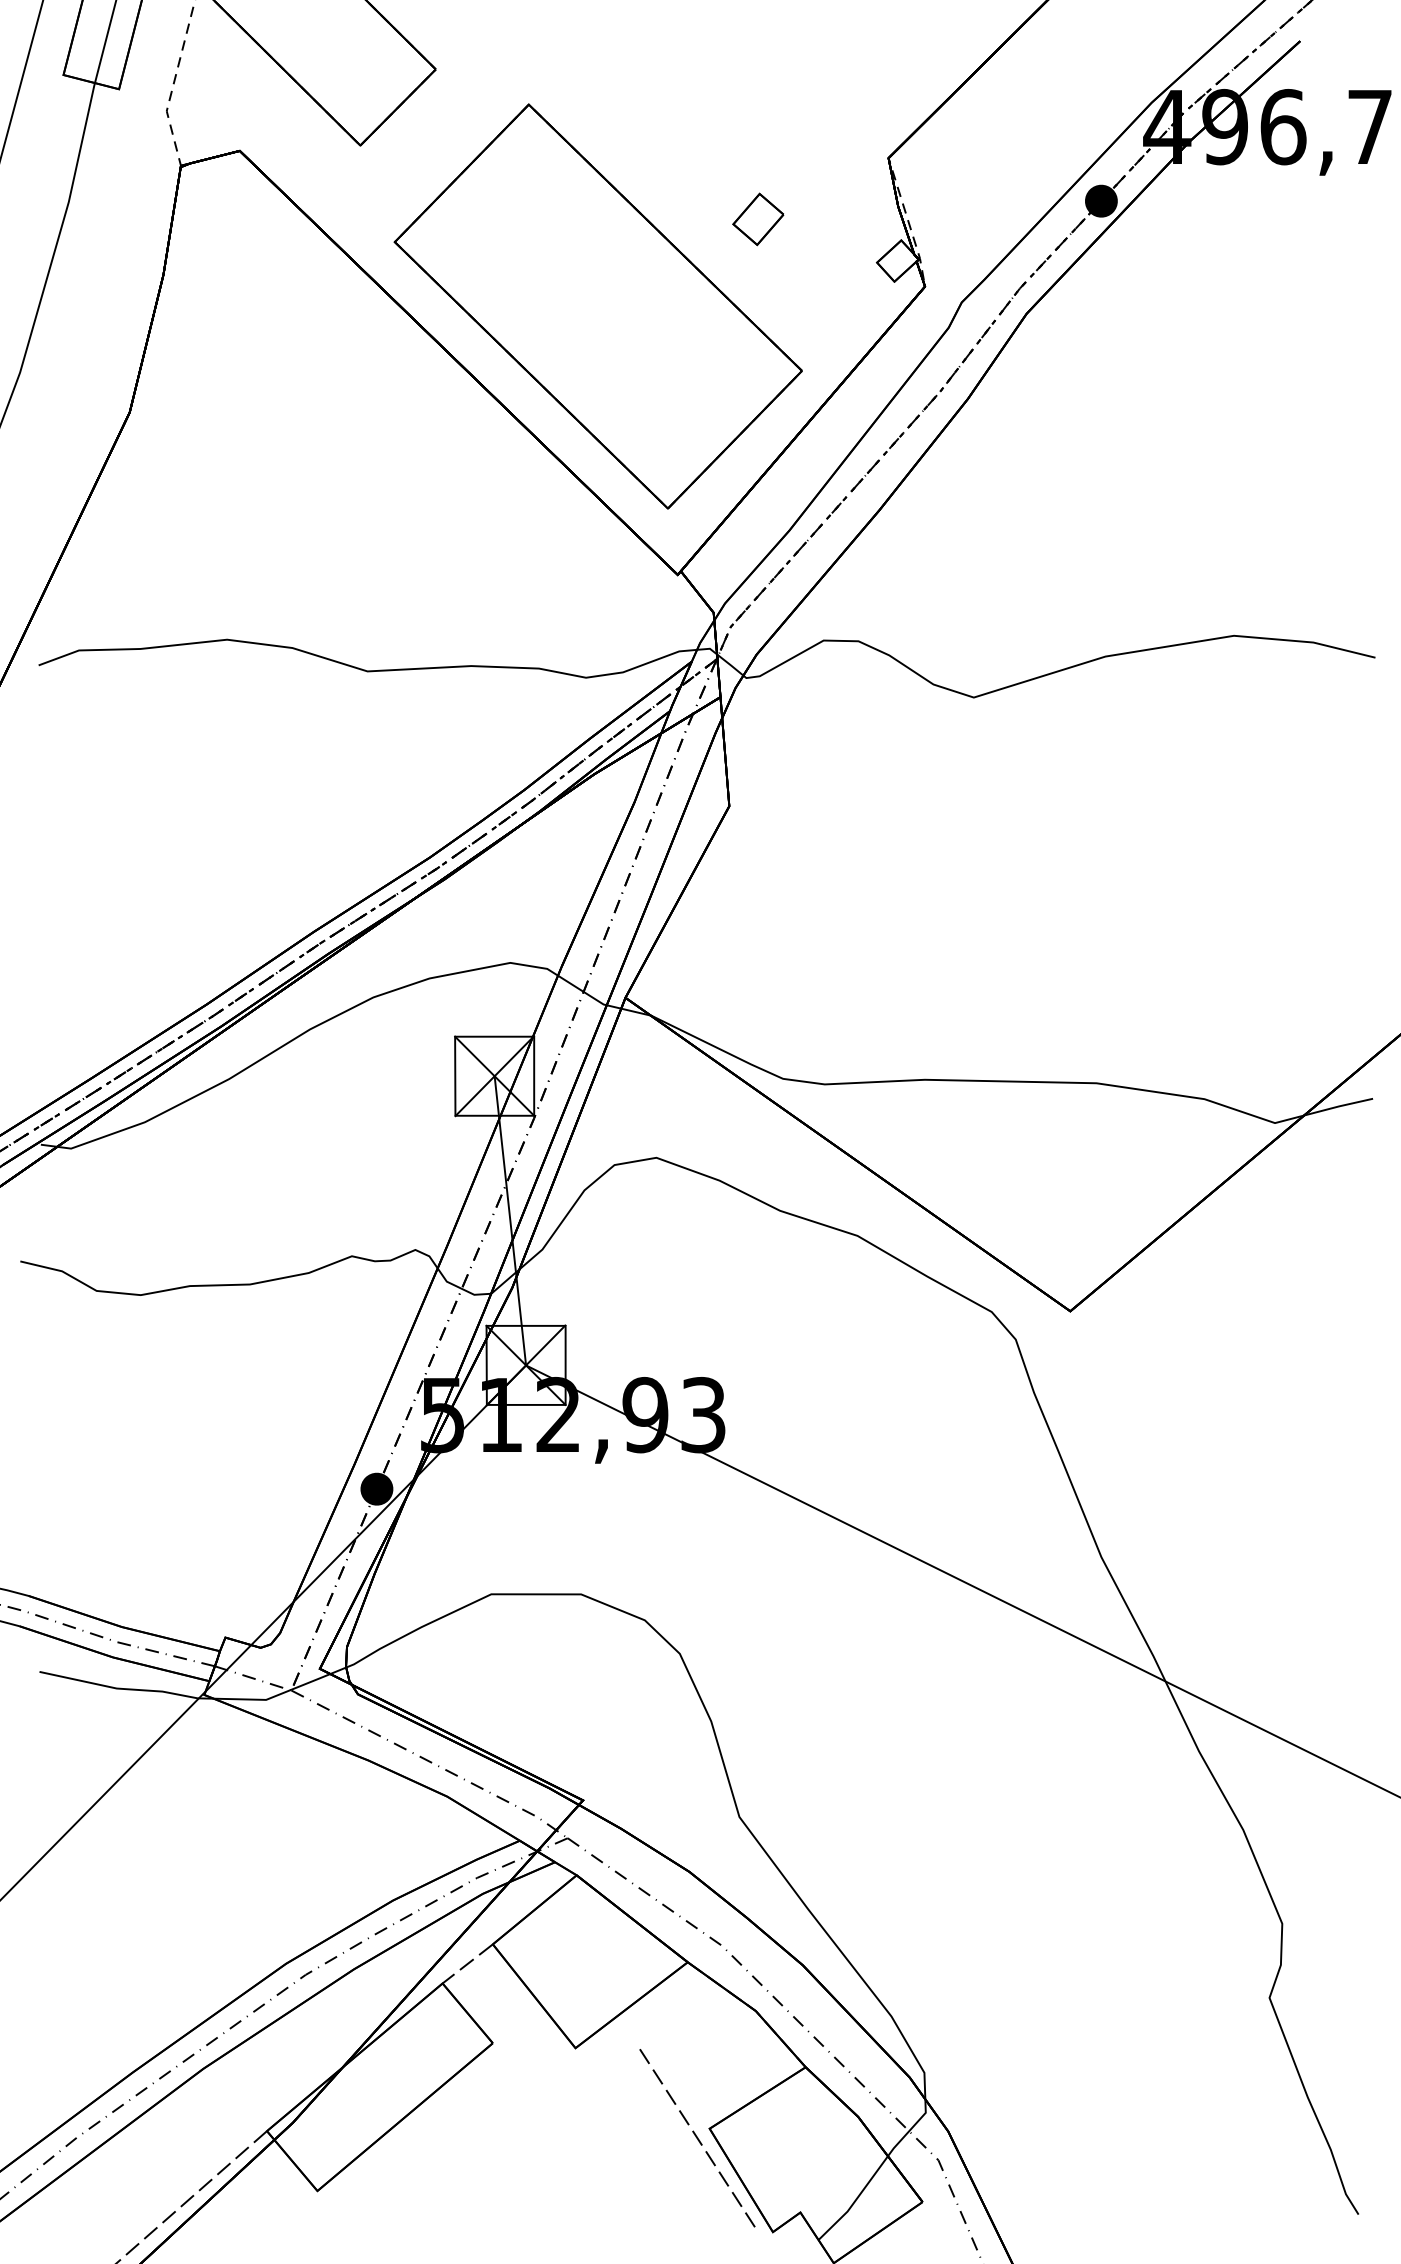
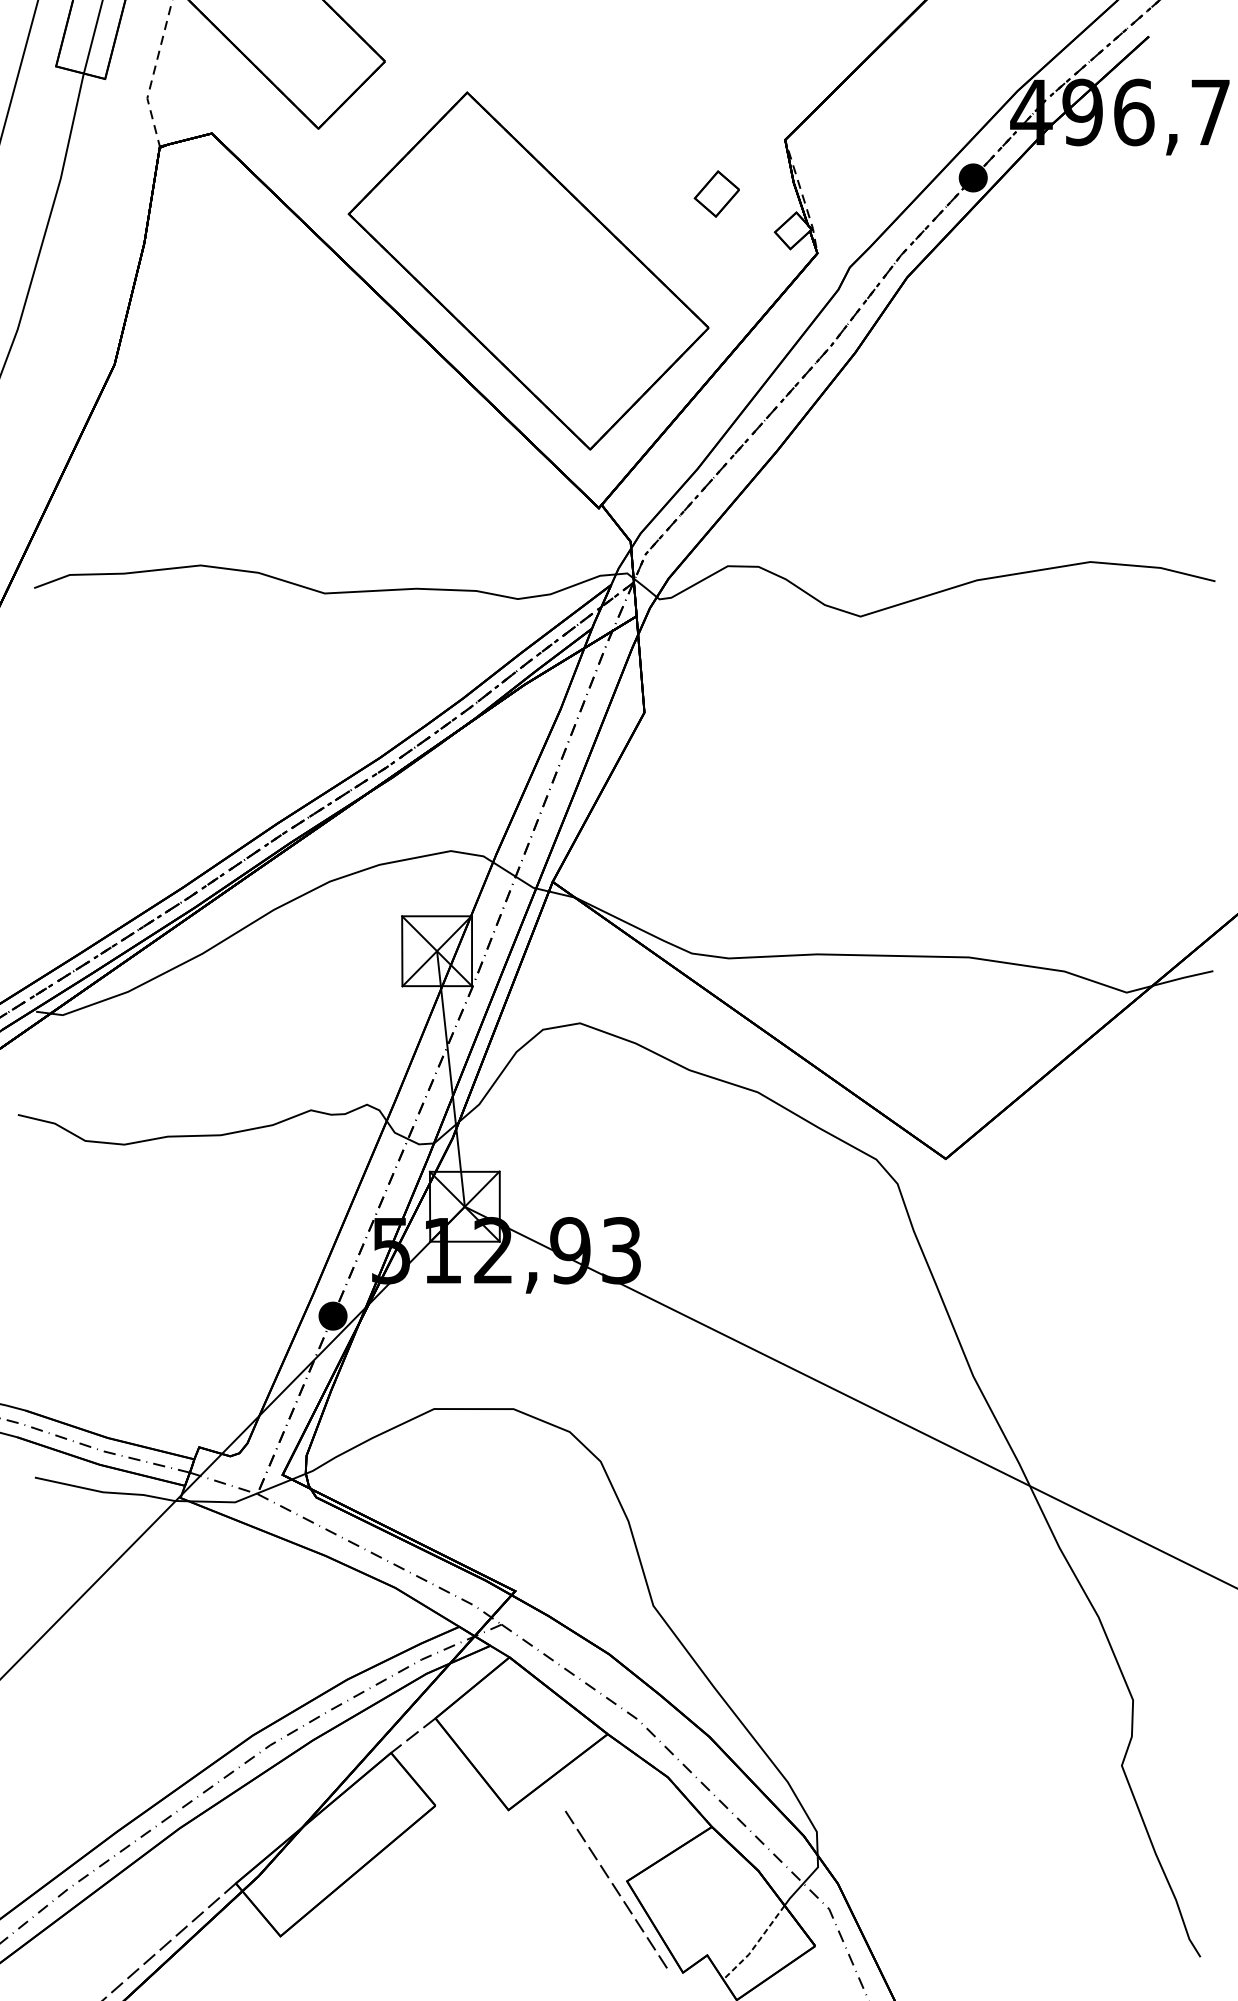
part: (758, 219) -> (717, 194), moved
line: (855, 2201) -> (755, 1945), solid -> dashed

